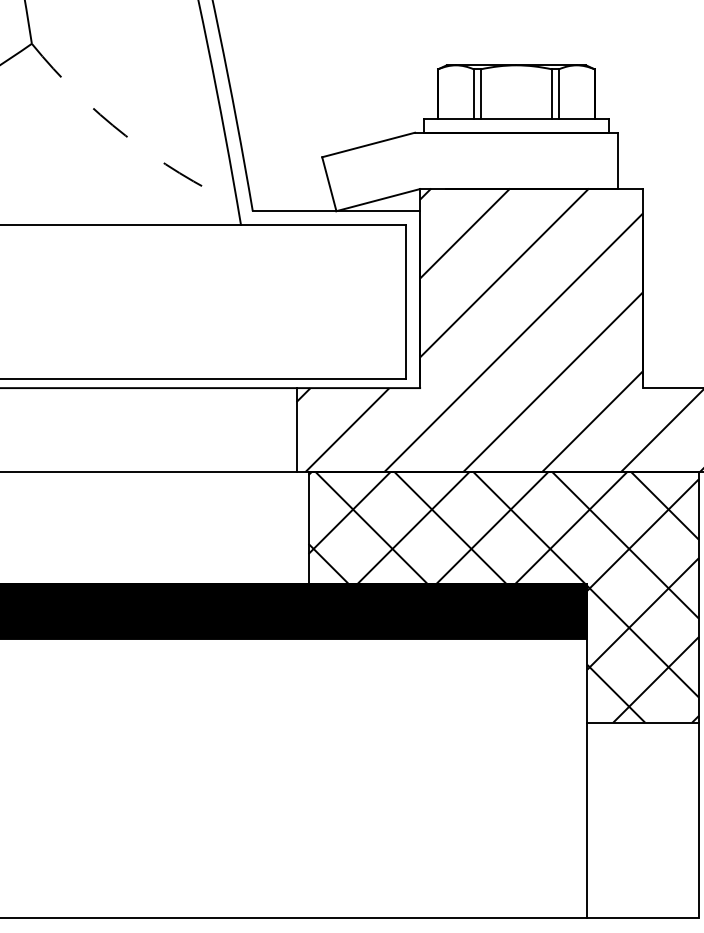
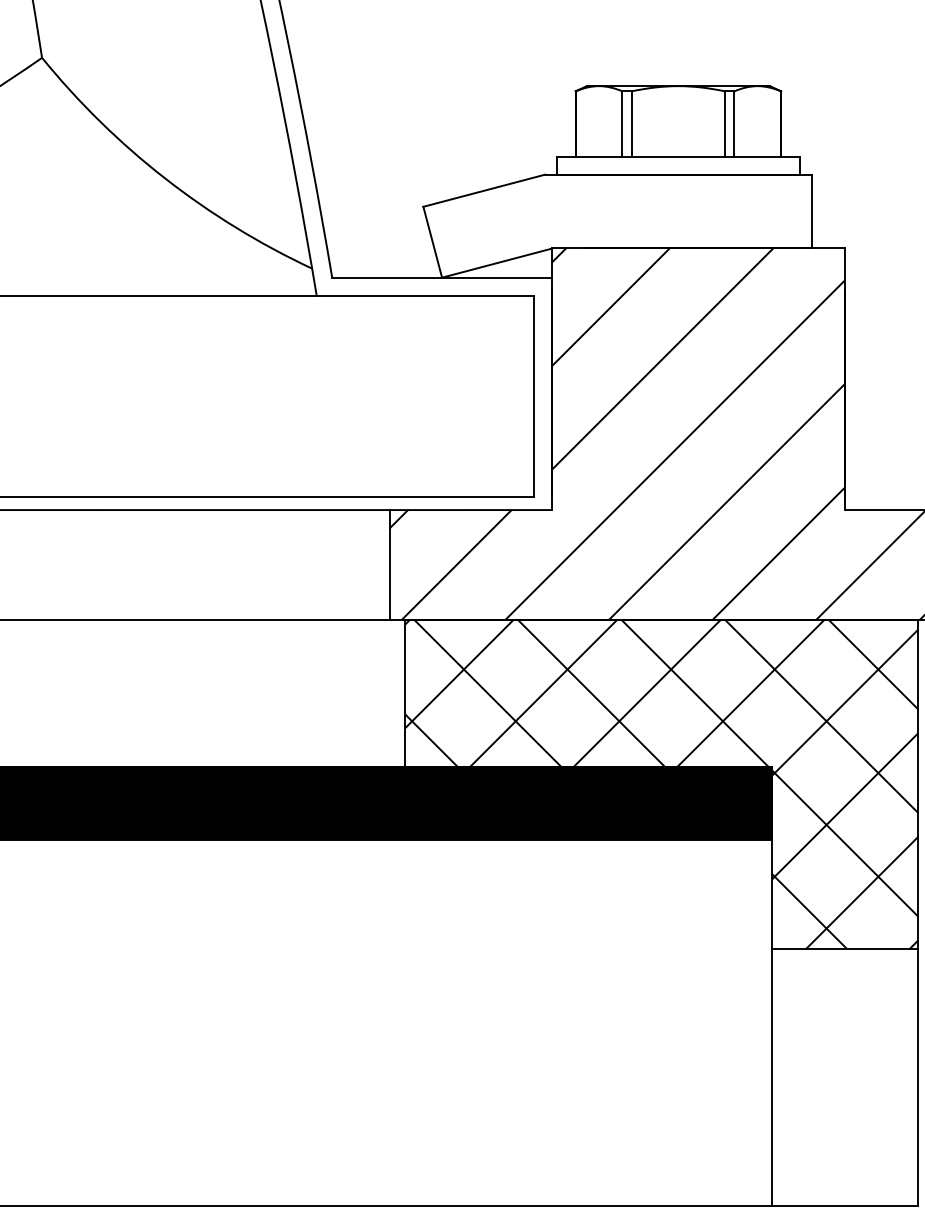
arc: (125, 135) -> (165, 178), dashed -> solid

